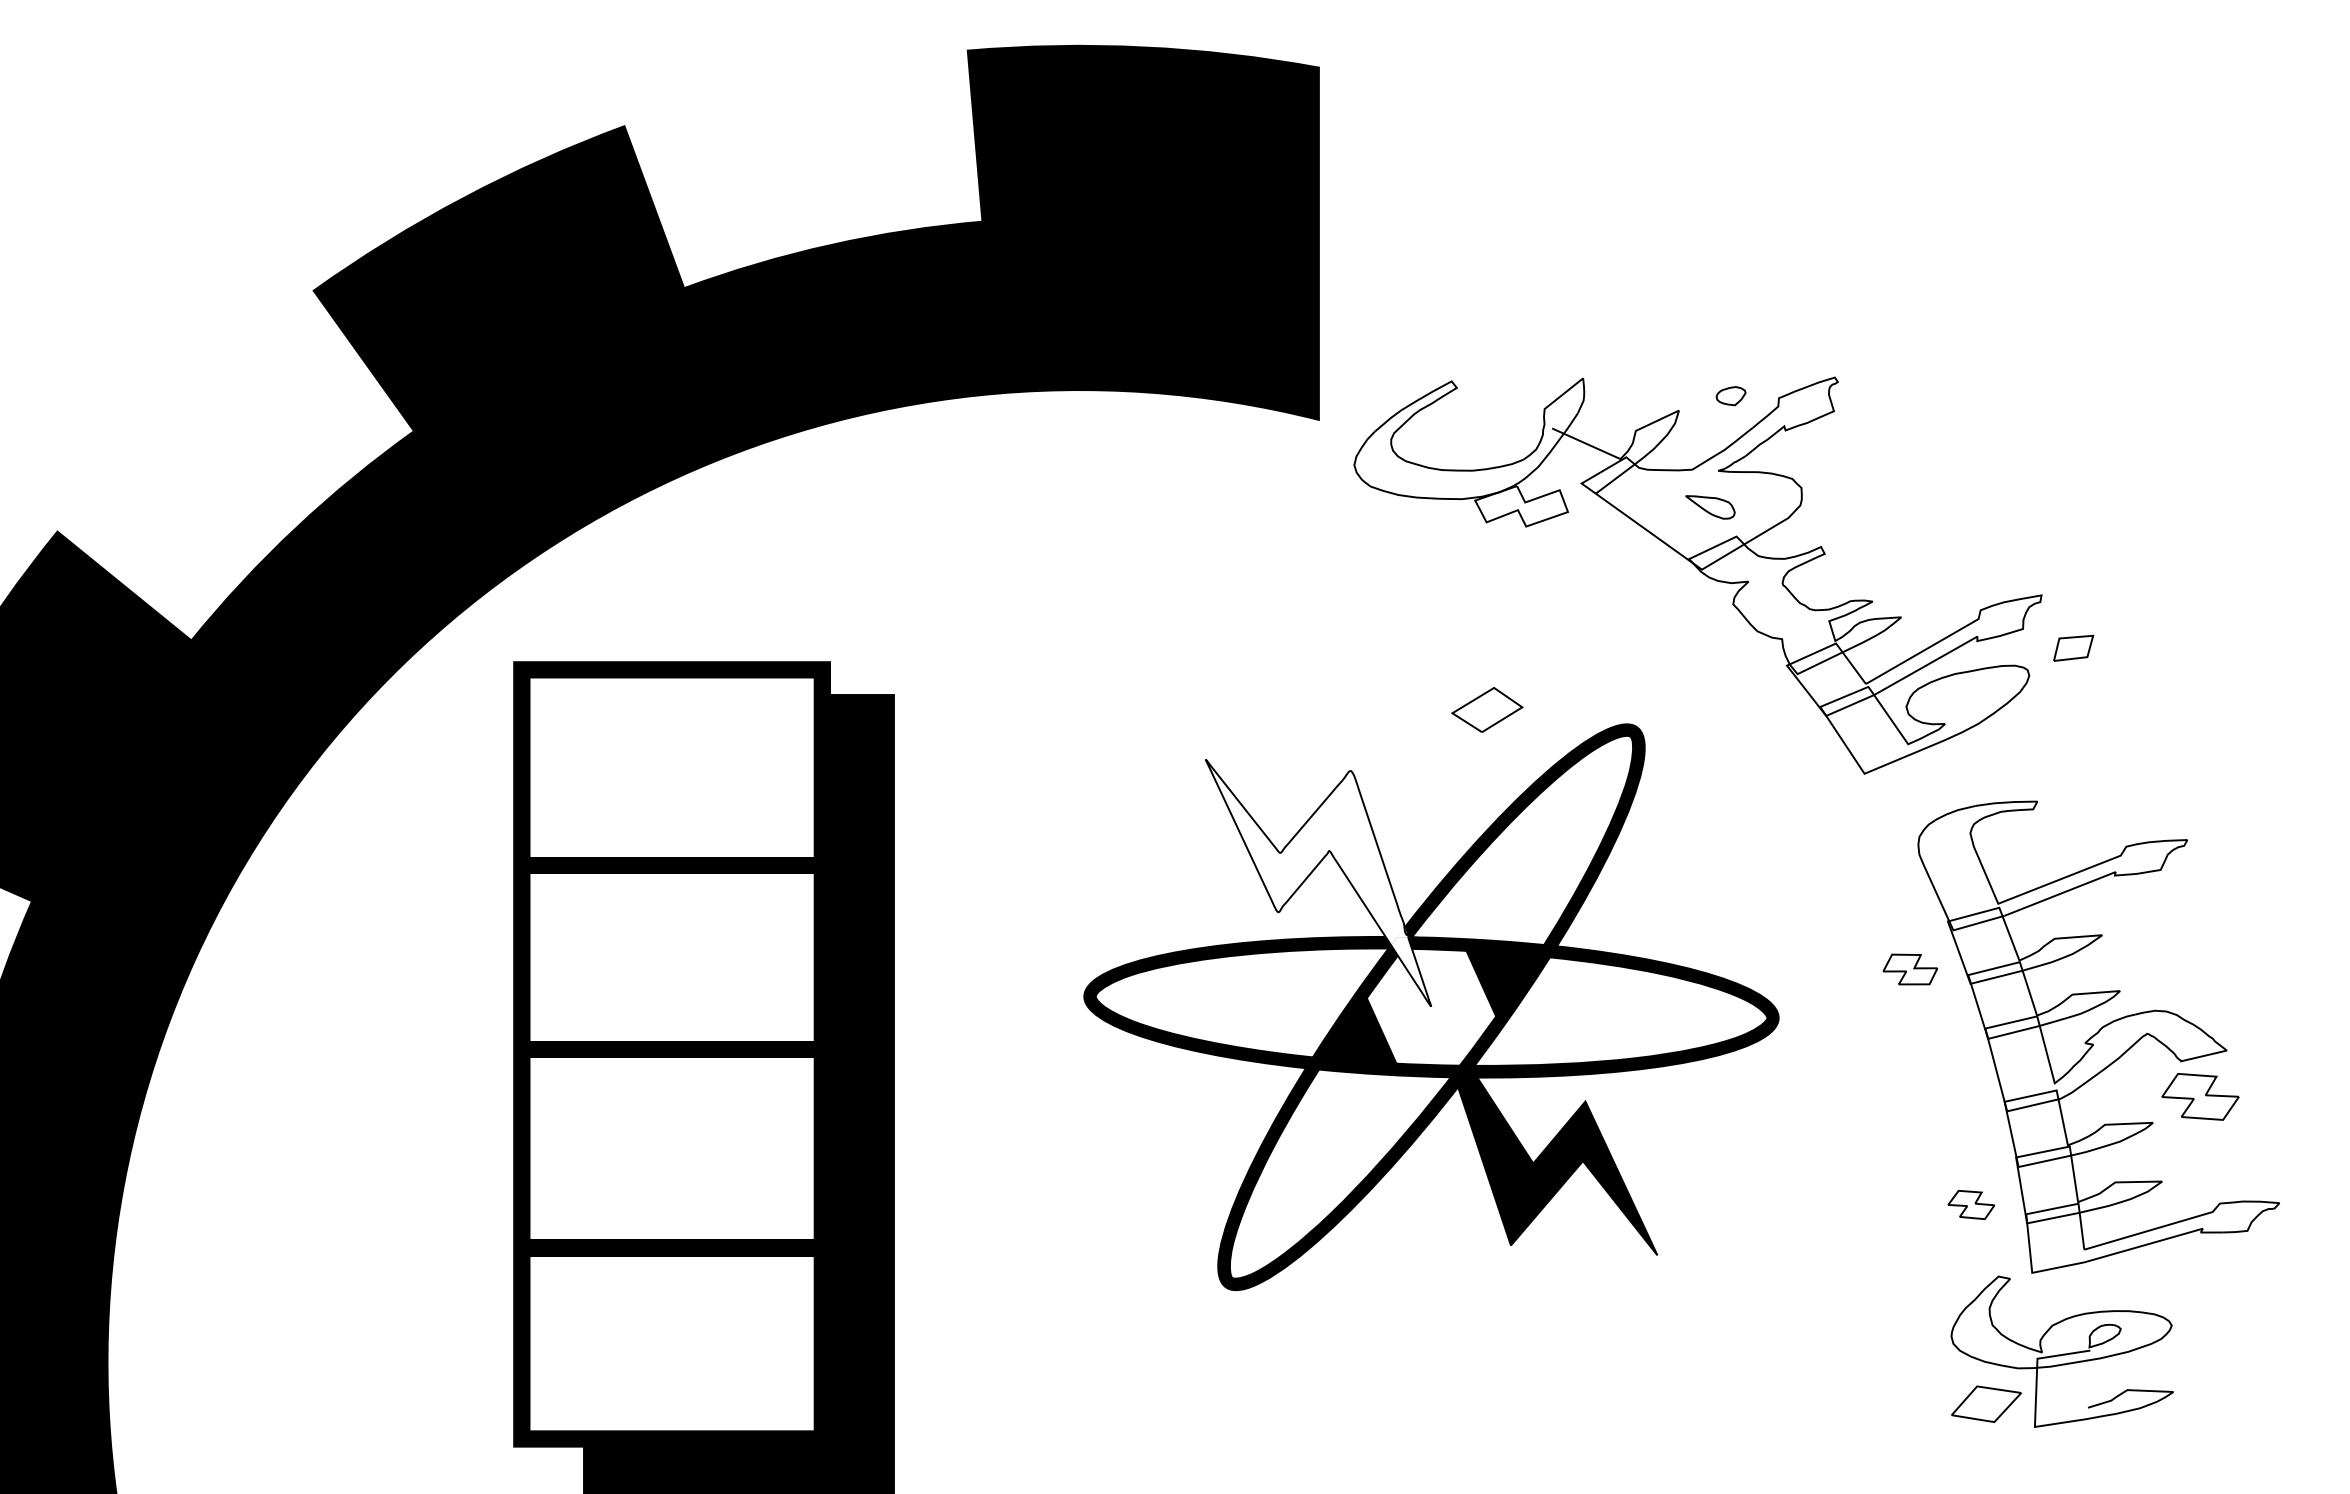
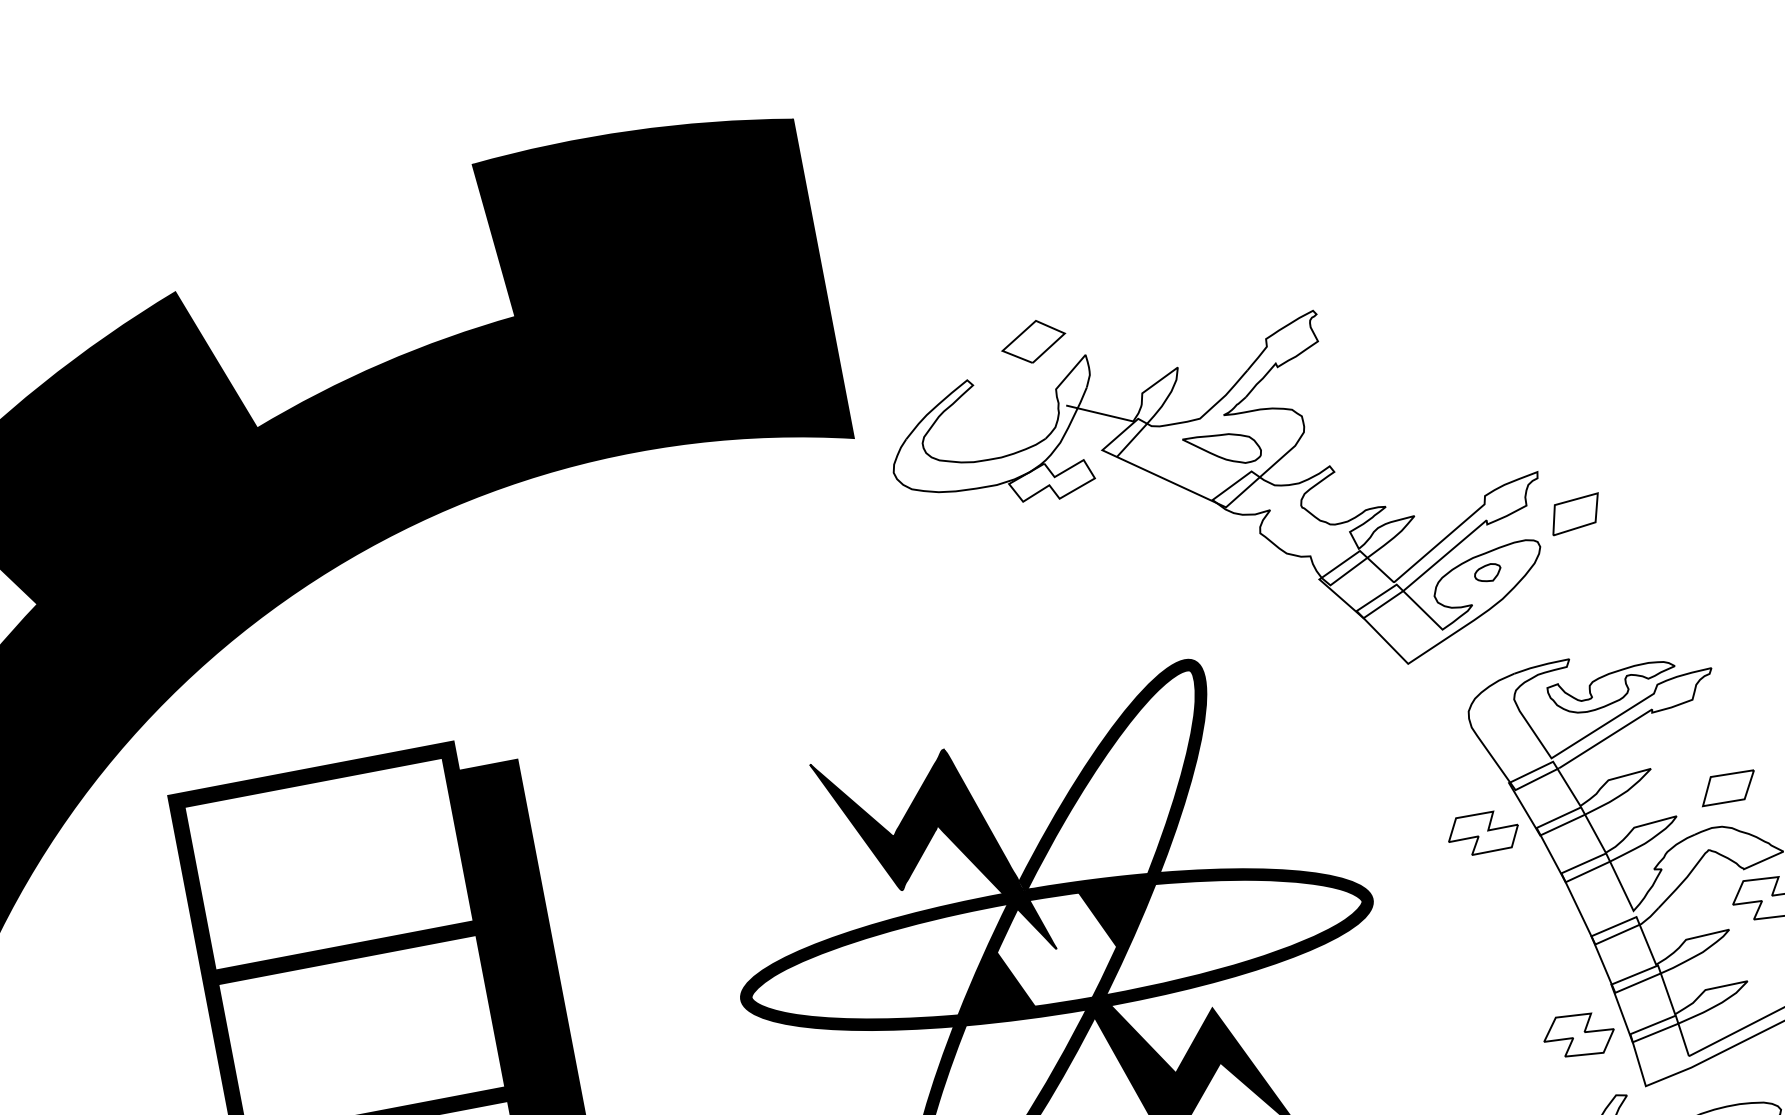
part: (1730, 396) -> (1487, 573), moved
part: (1710, 507) -> (1222, 449), size x1.67
part: (2073, 648) -> (1575, 514), size x1.43
part: (1487, 709) -> (1033, 341), moved
part: (2078, 841) -> (1613, 688), added
fill: (1318, 883) -> (933, 857), added
part: (1910, 969) -> (1483, 832), size x1.43
part: (2180, 971) -> (1727, 788), added
part: (1971, 1204) -> (1579, 1034), size x1.67

